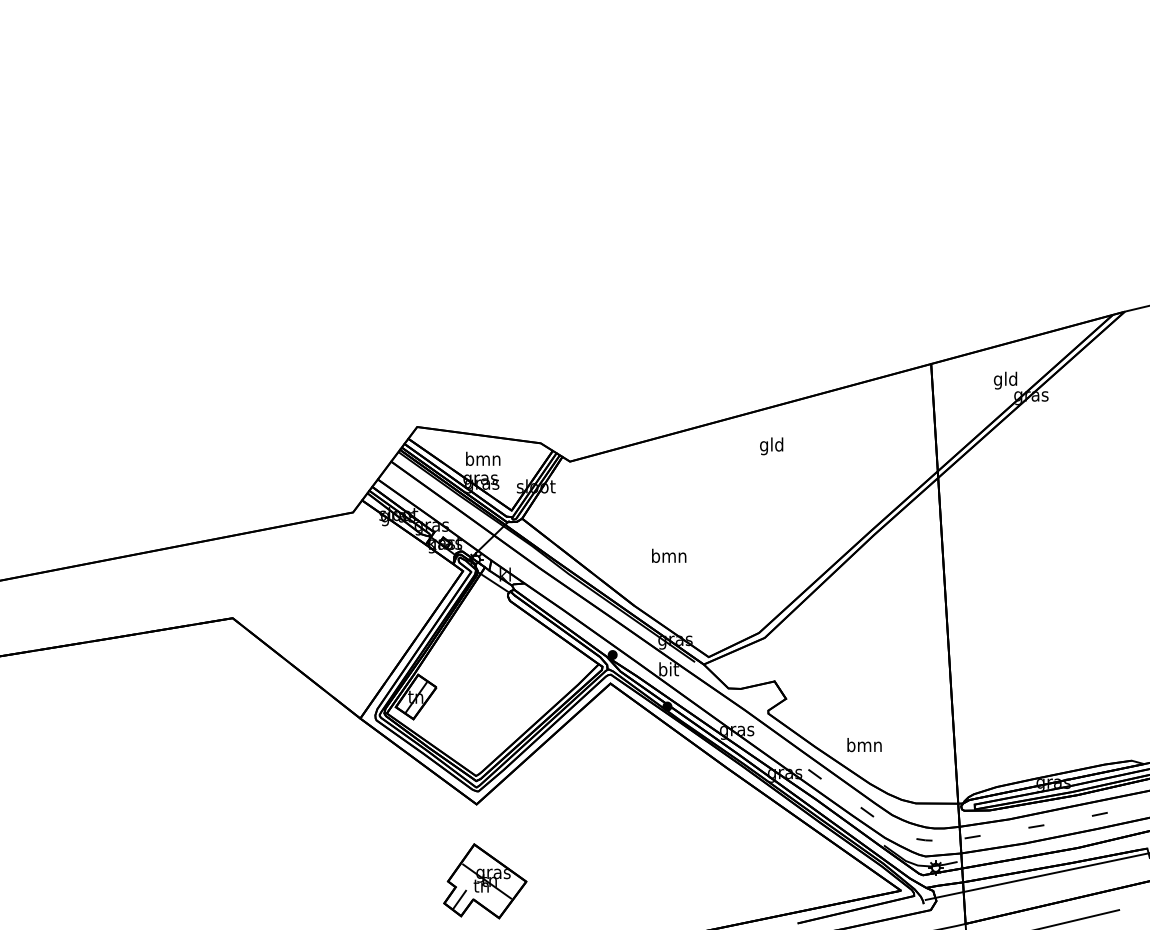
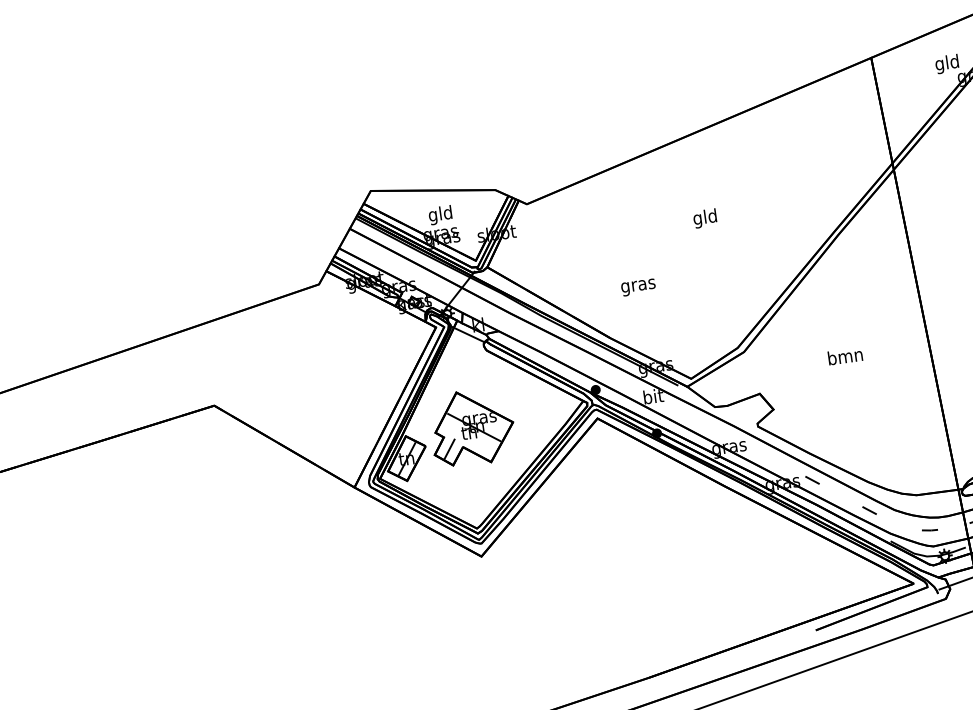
text: (771, 446) -> (705, 218), moved
text: (483, 460) -> (441, 215), bmn -> gld
text: (669, 557) -> (638, 285), bmn -> gras
text: (864, 745) -> (845, 356), moved
part: (485, 881) -> (472, 427), moved

